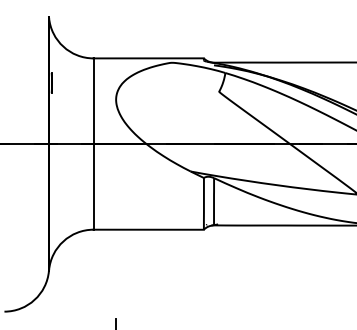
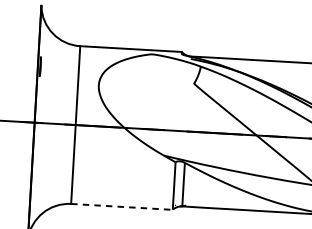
line: (149, 229) -> (122, 206), solid -> dashed

